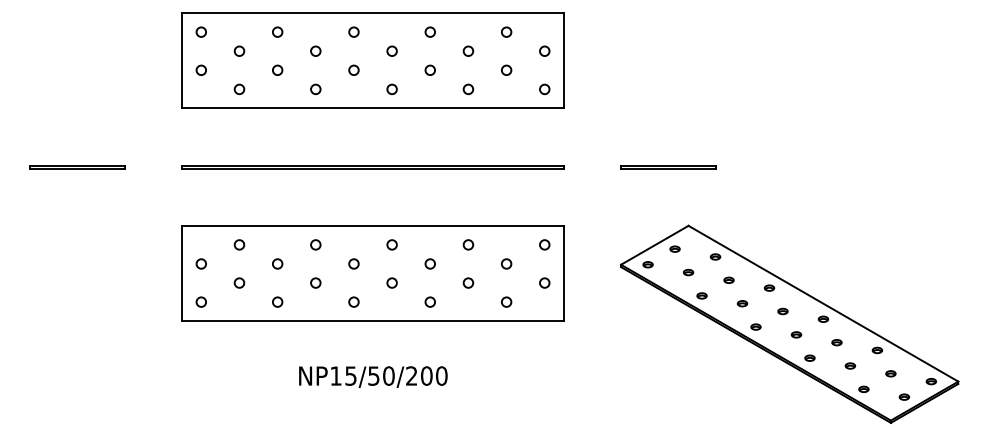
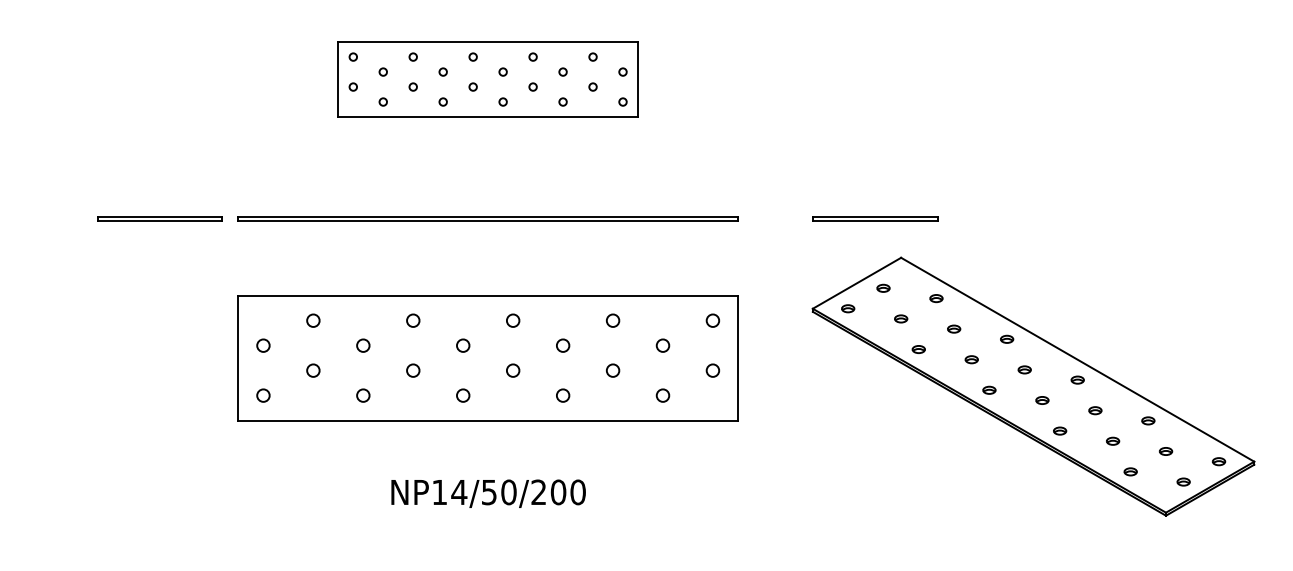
part: (372, 60) -> (487, 79), size x0.6
line: (77, 166) -> (160, 218), moved
part: (789, 323) -> (1033, 385), moved
text: (350, 375) -> (458, 491), NP15/50/200 -> NP14/50/200

